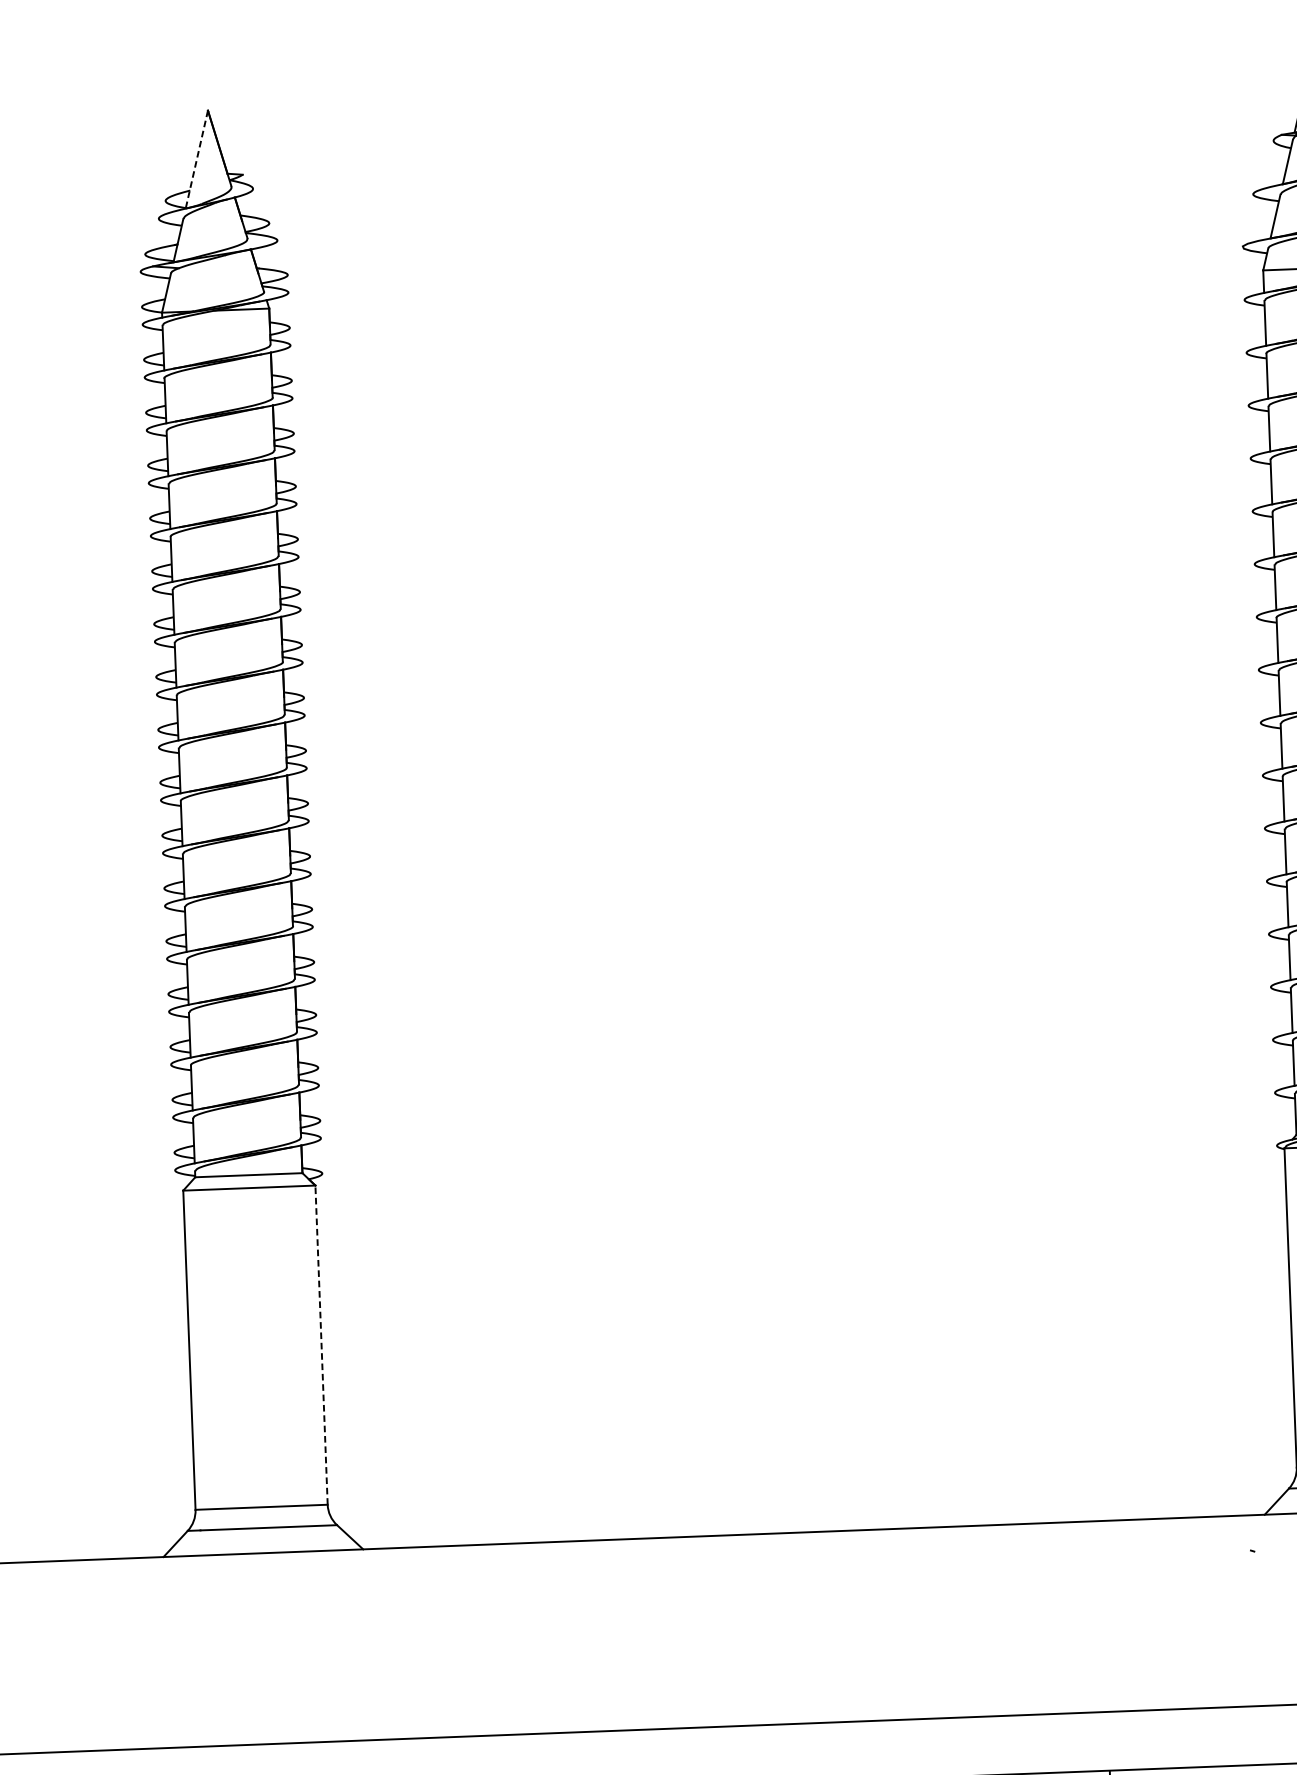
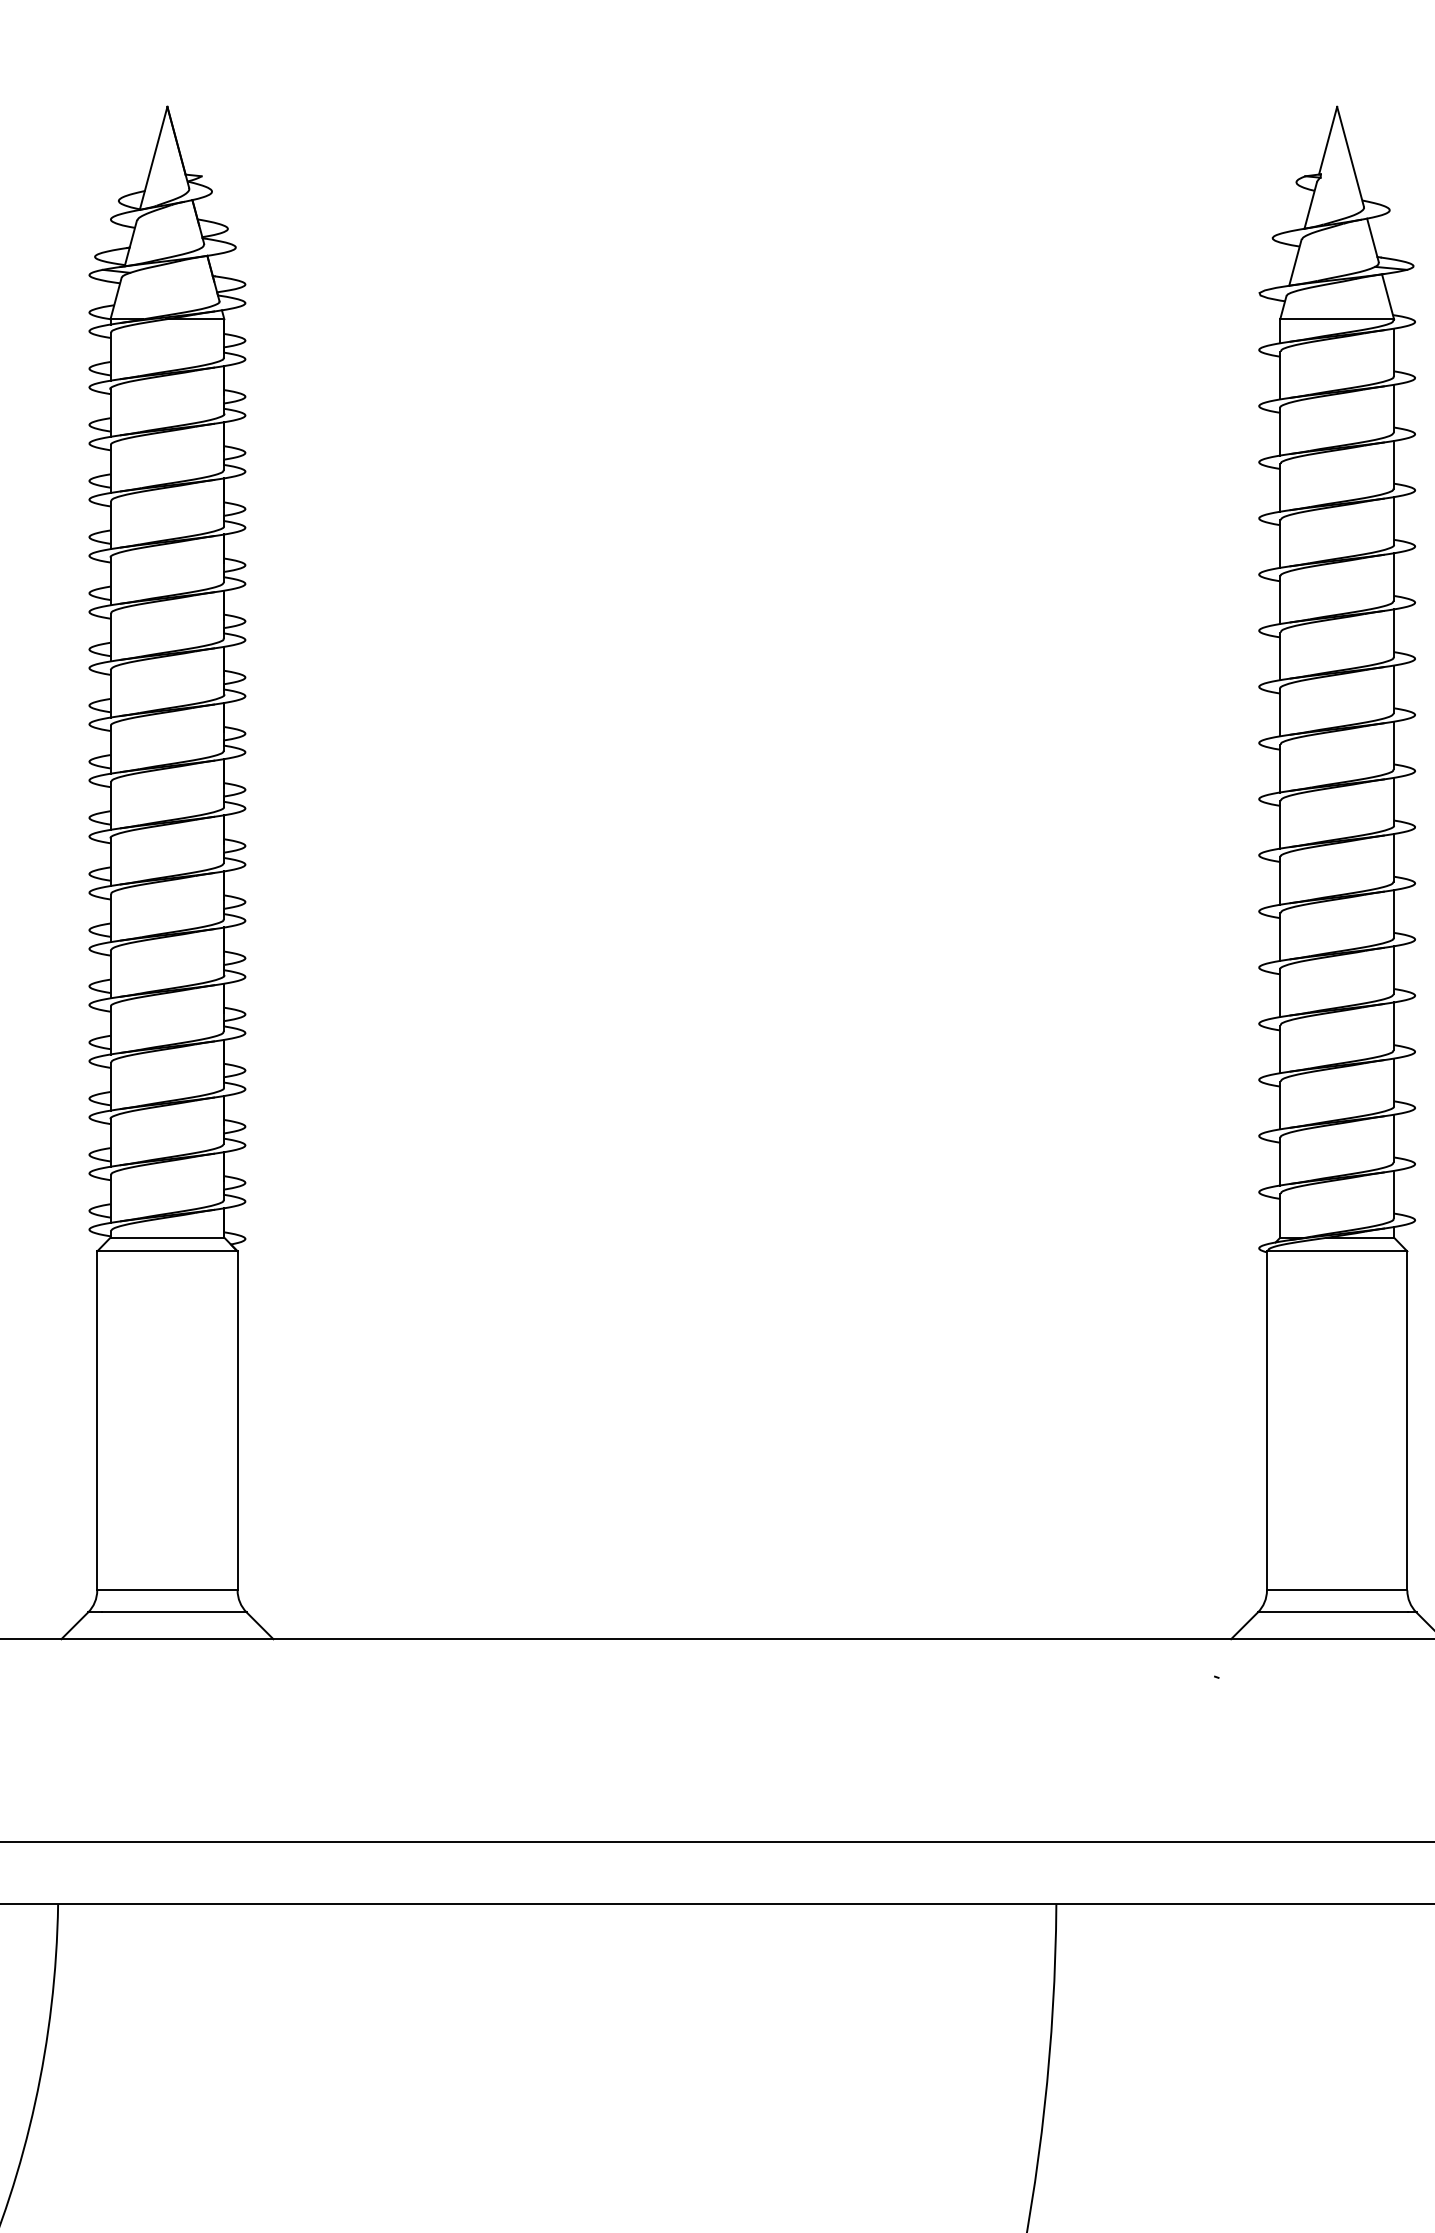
line: (196, 159) -> (153, 158), dashed -> solid
line: (321, 1344) -> (237, 1420), dashed -> solid

